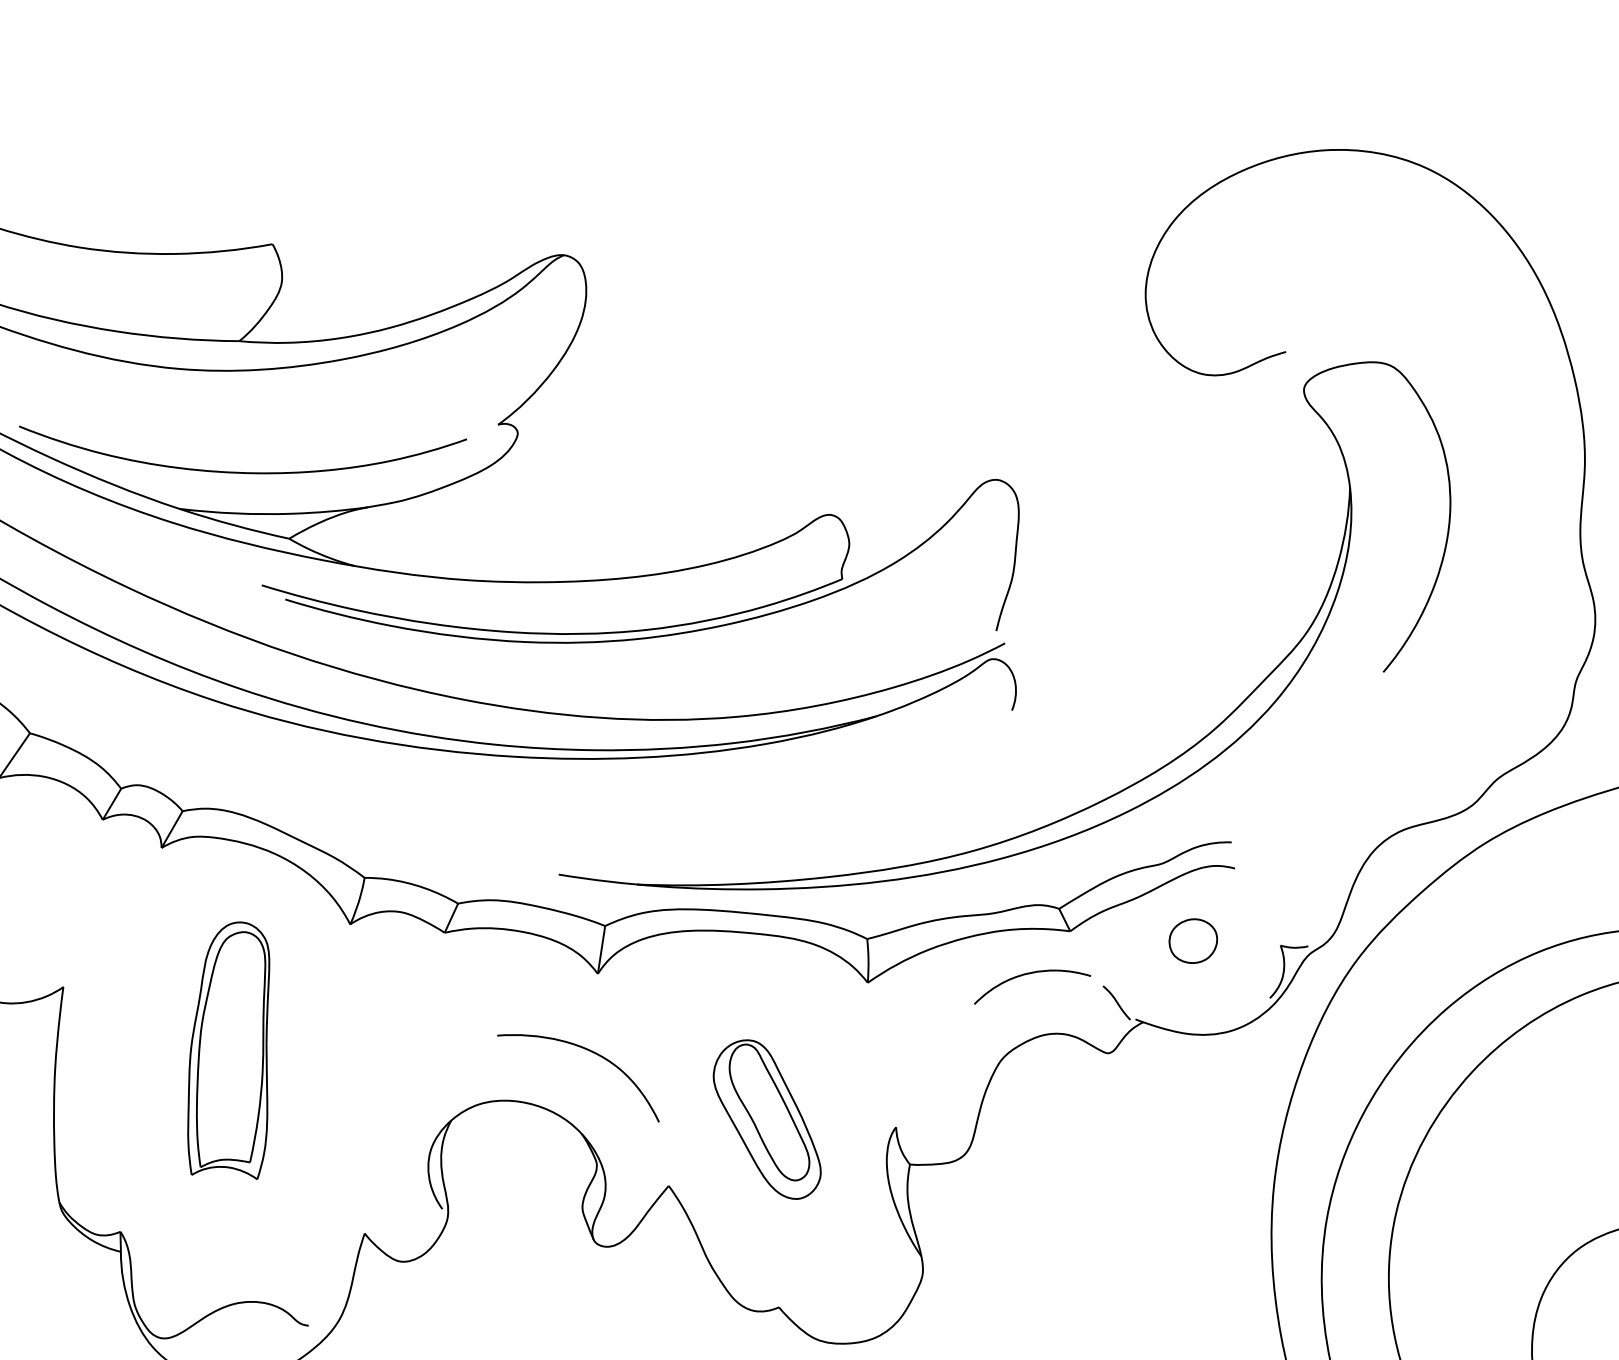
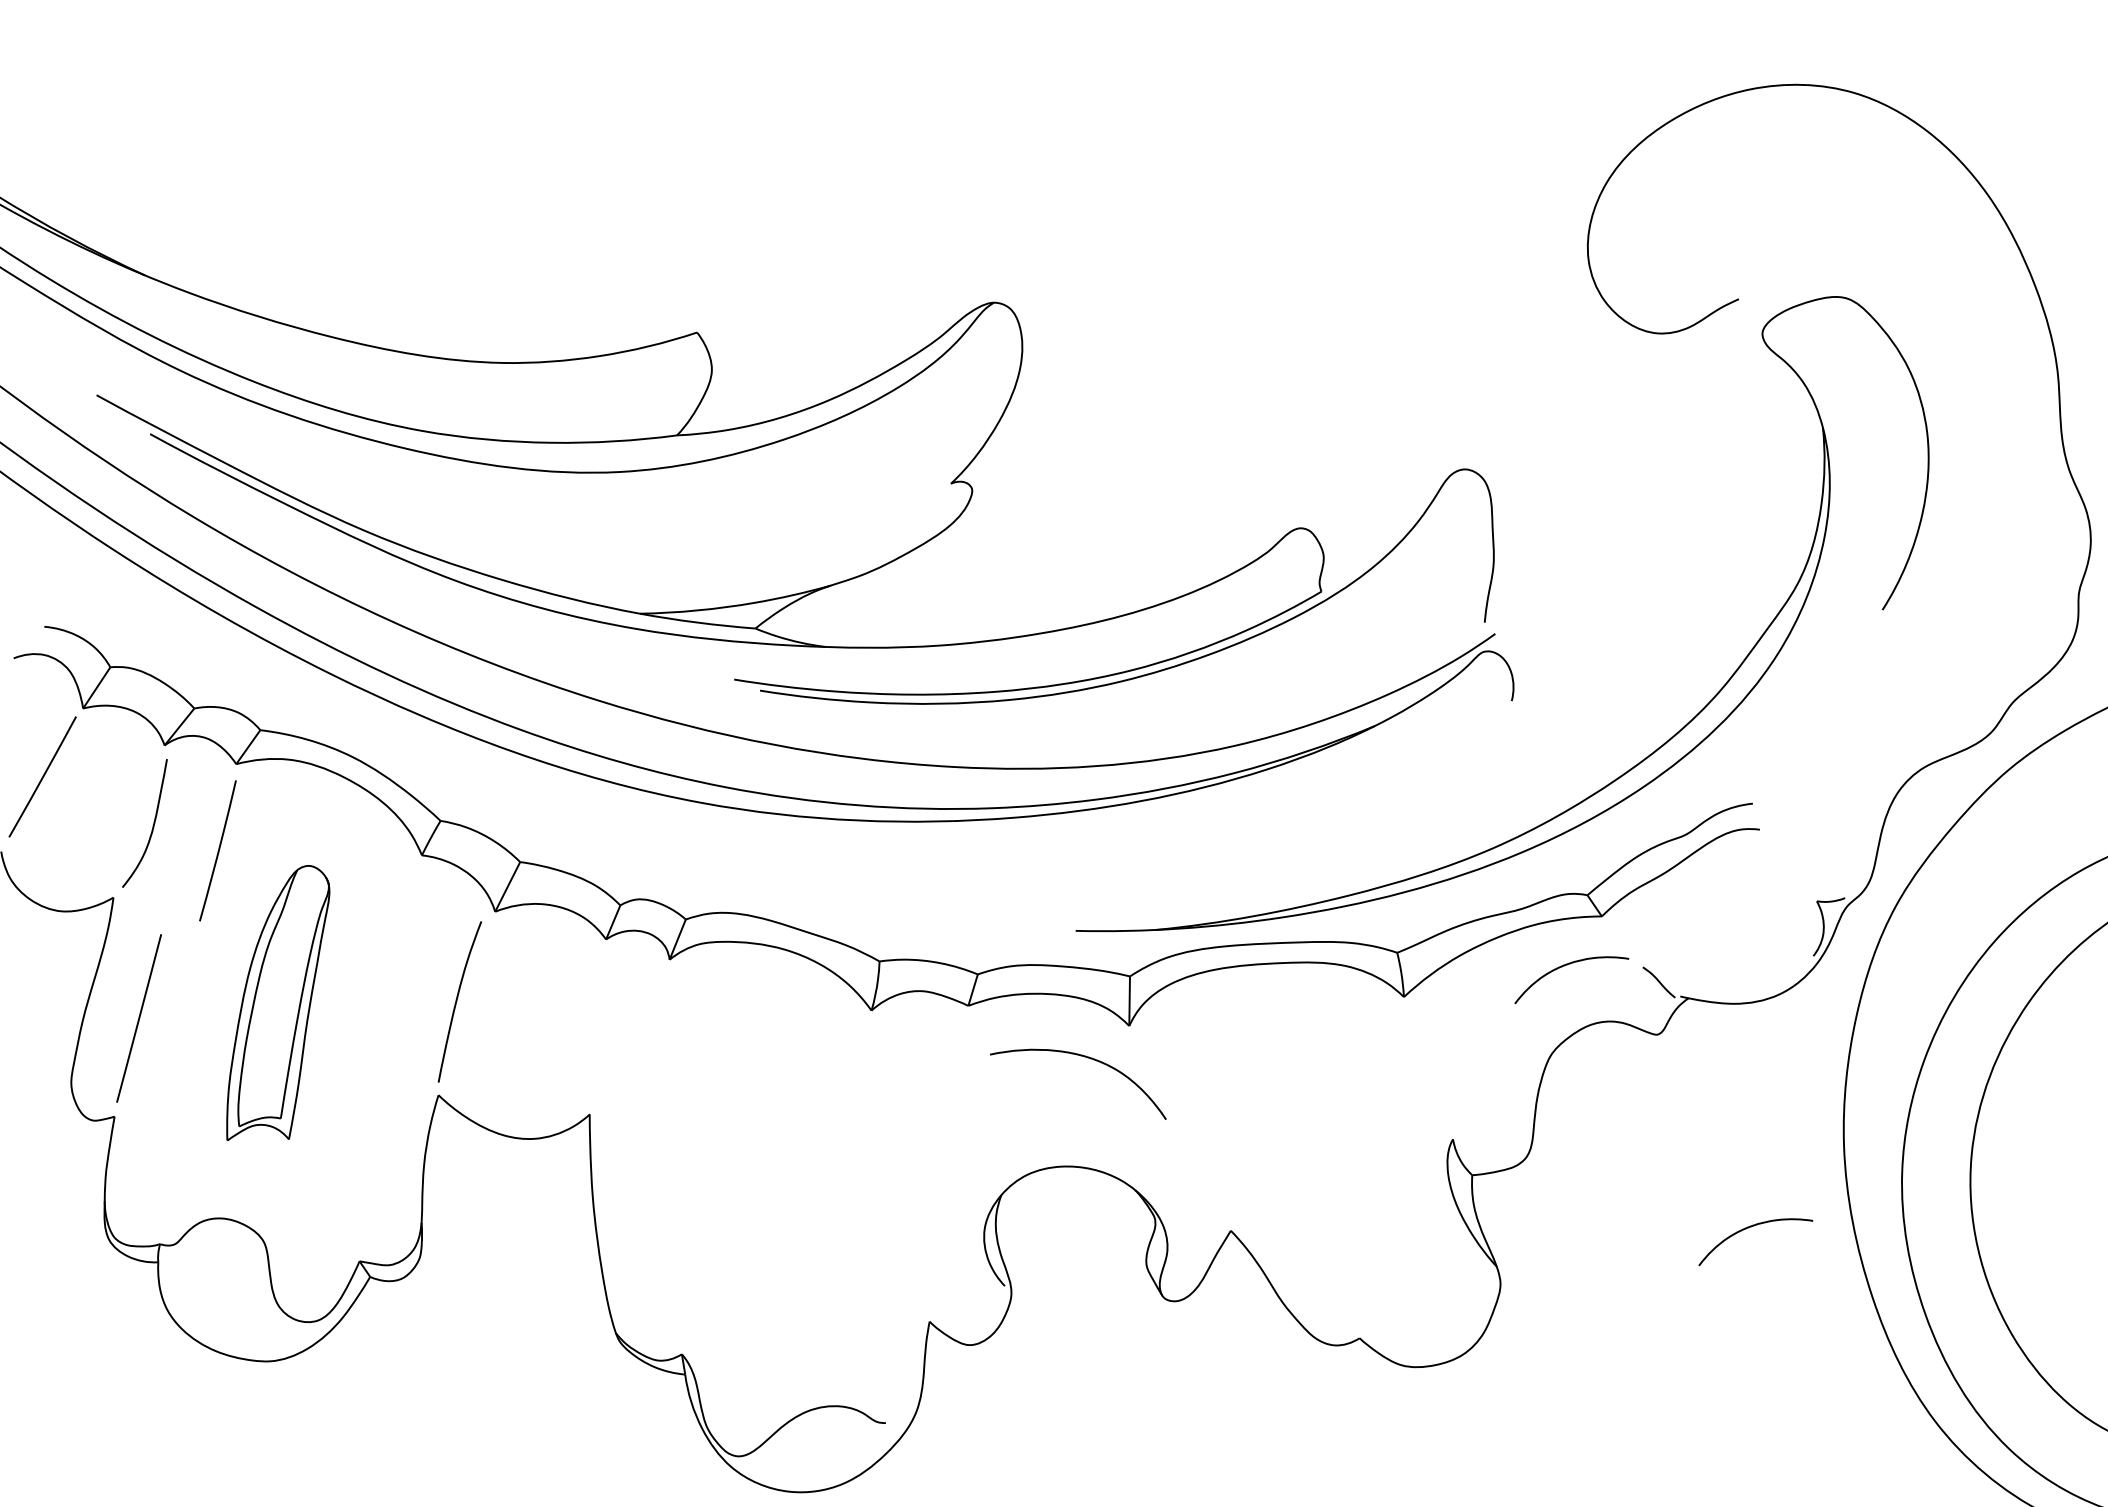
curve: (239, 471) -> (695, 567), removed
part: (1193, 940) -> (1727, 908), removed
part: (233, 1051) -> (771, 1155), removed
curve: (591, 1052) -> (1087, 1058), moved
part: (767, 1119) -> (1321, 1149), removed
curve: (1173, 1252) -> (1751, 1227), added

